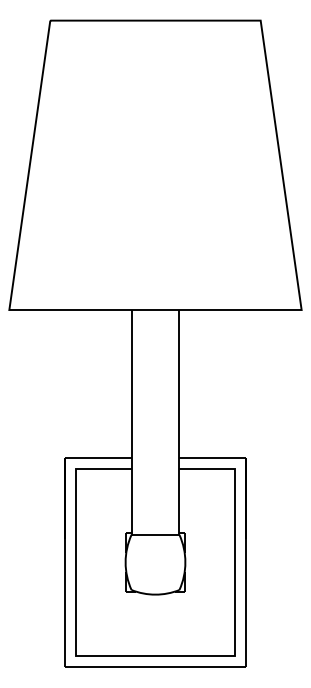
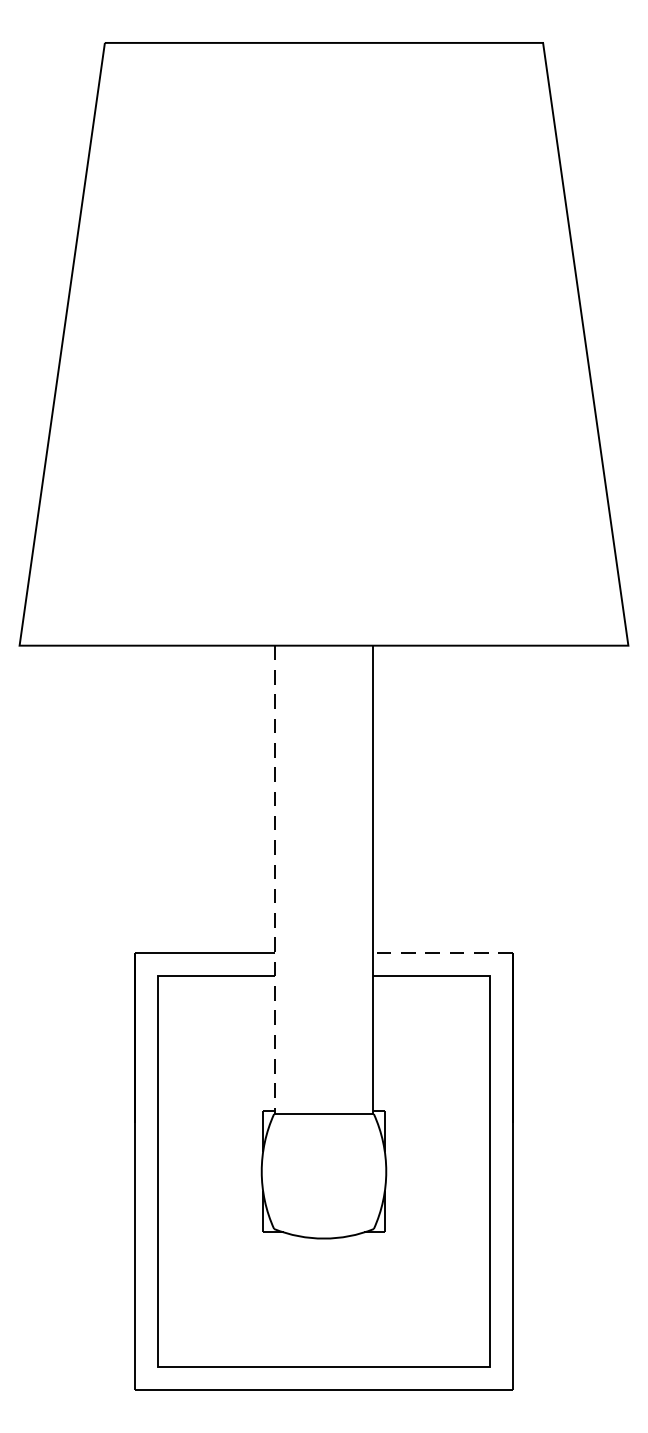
line: (132, 422) -> (276, 880), solid -> dashed
line: (212, 457) -> (442, 952), solid -> dashed

